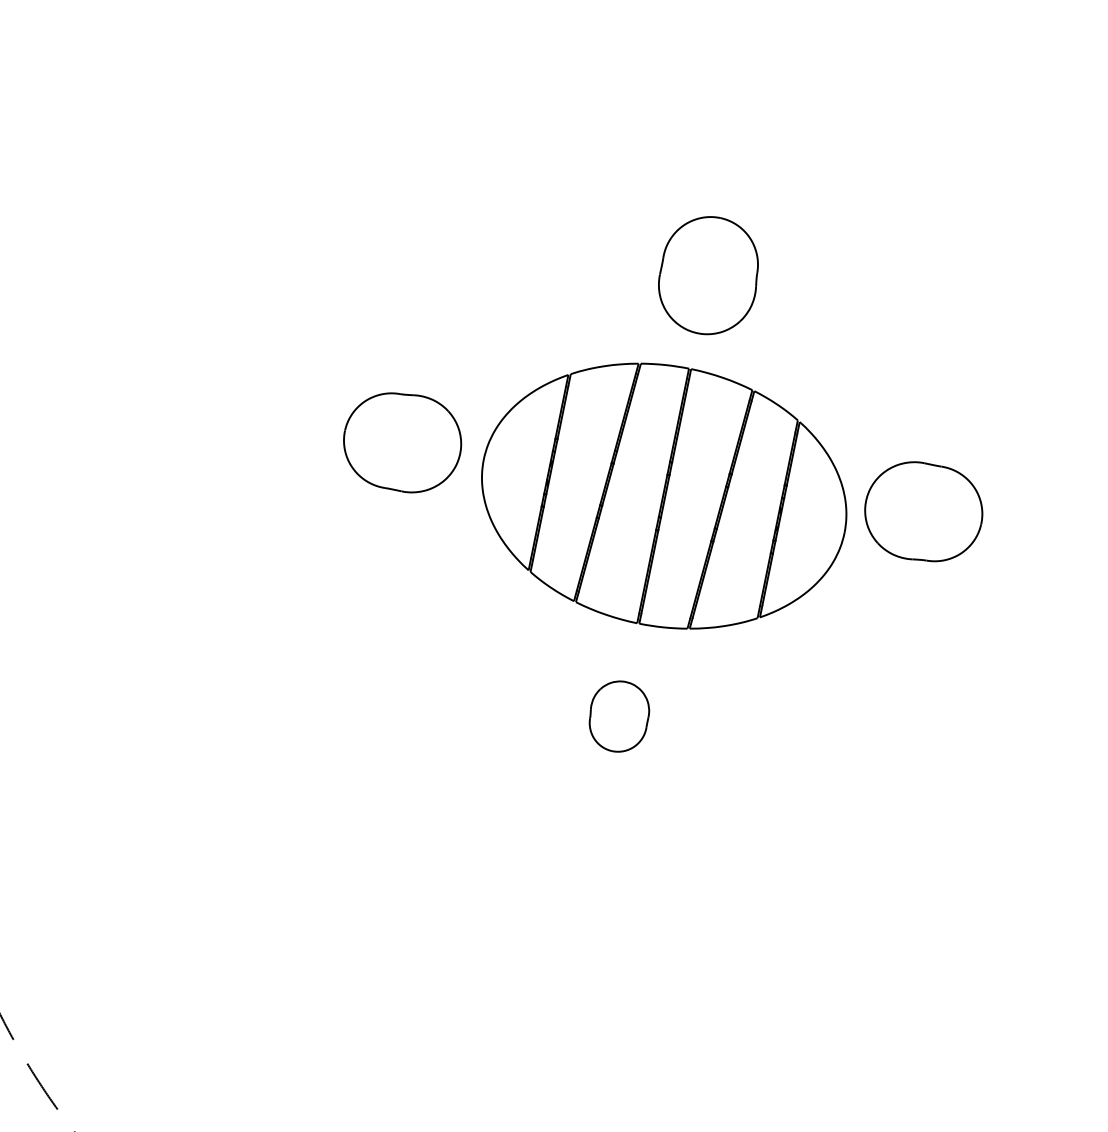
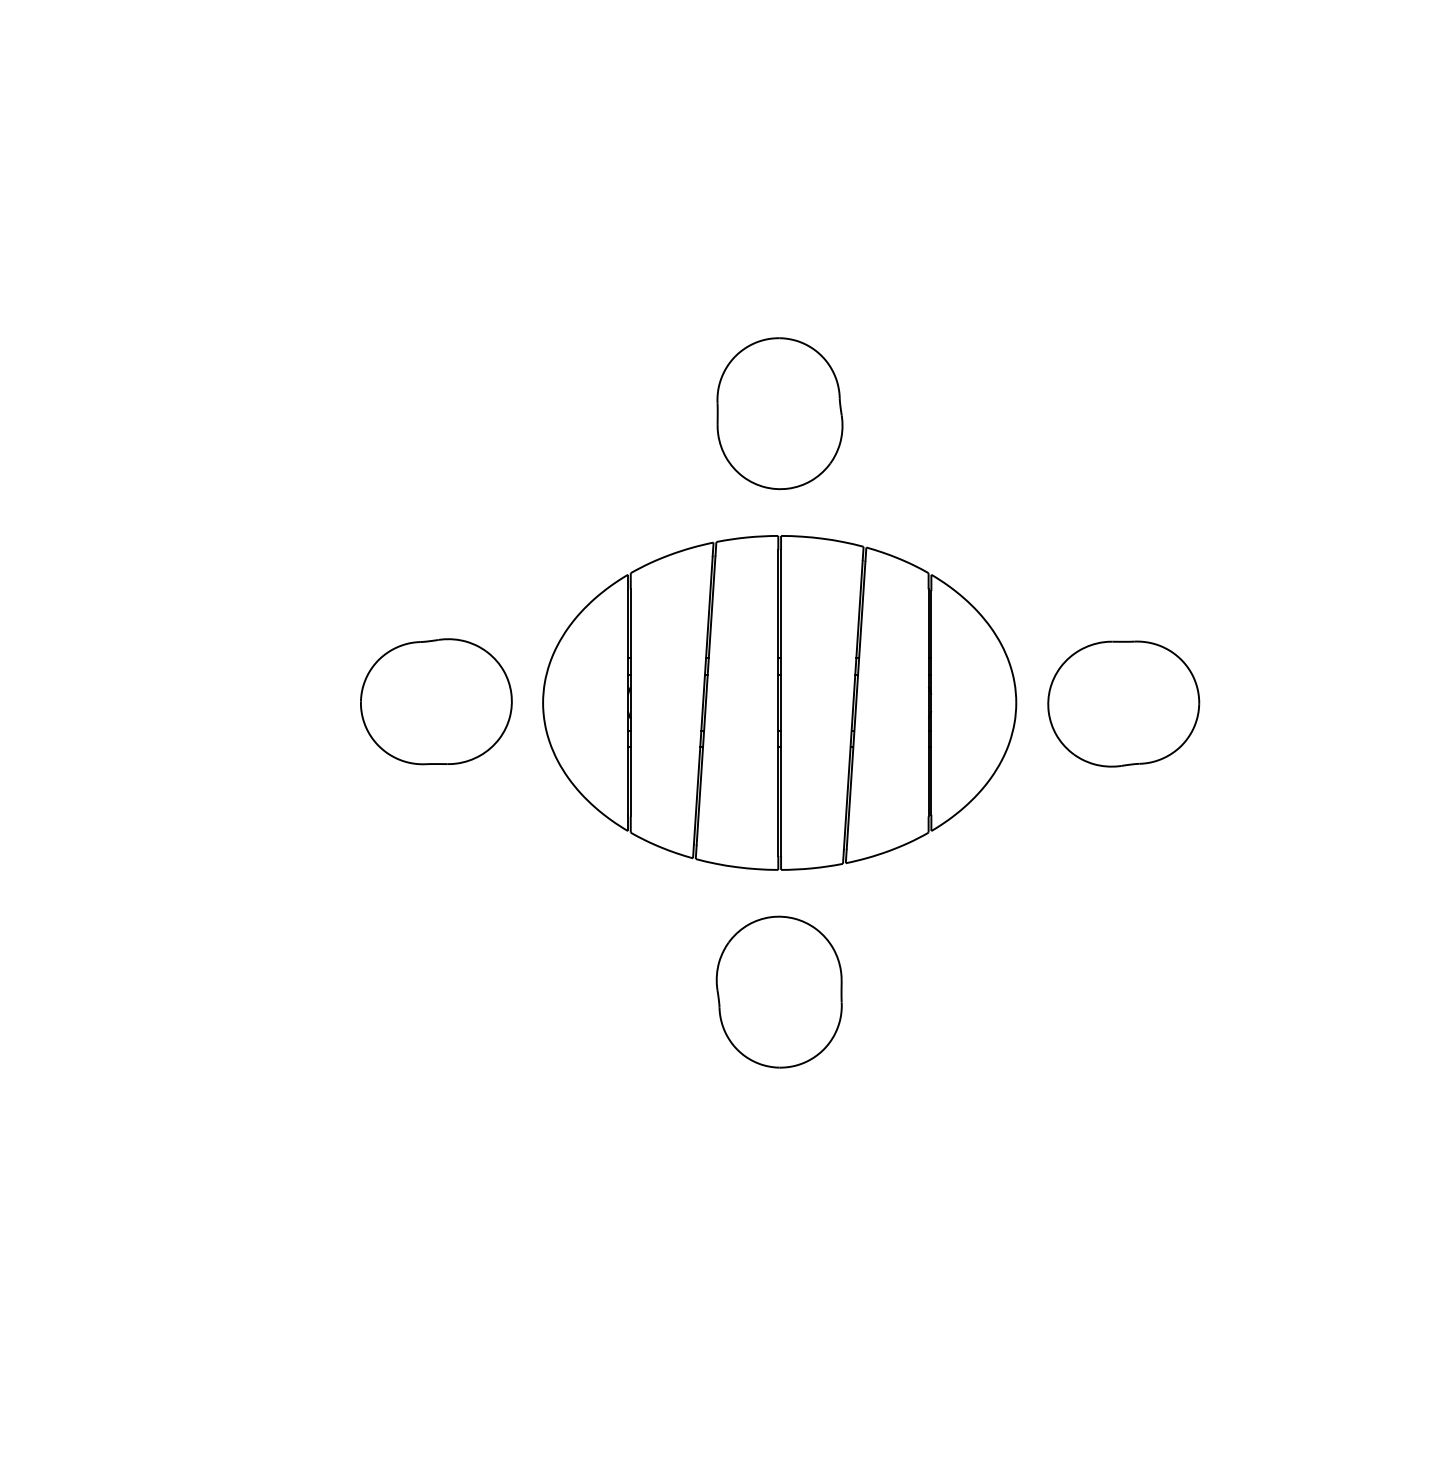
part: (923, 512) -> (1123, 703), moved
part: (618, 716) -> (778, 991), size x1.67

